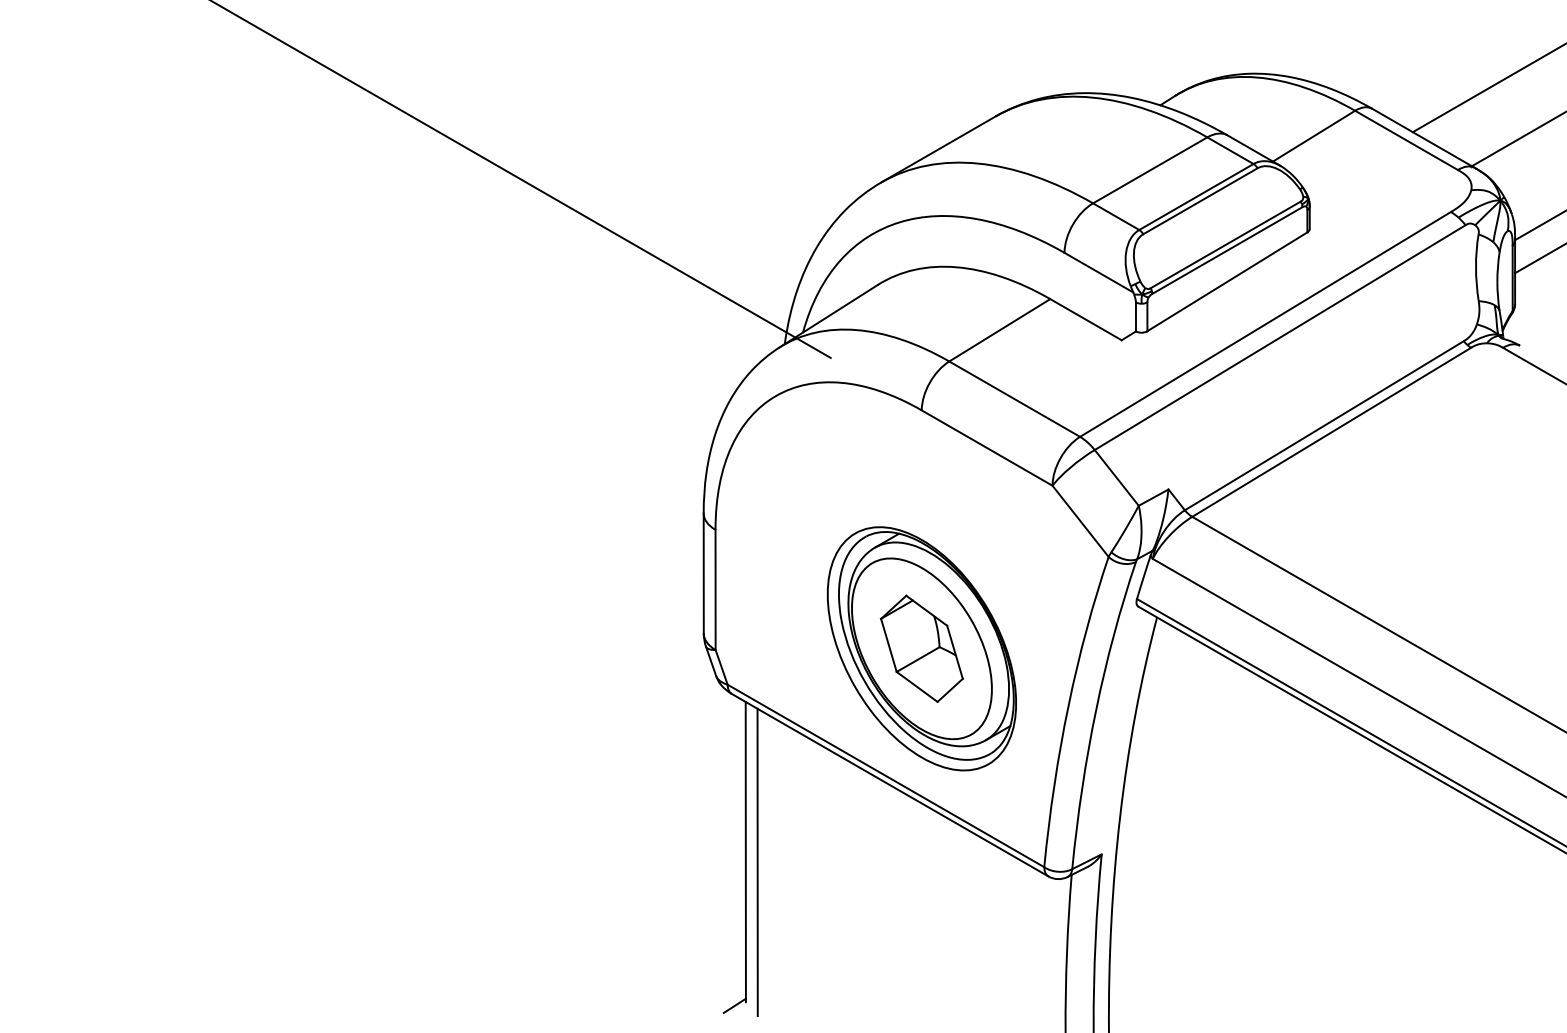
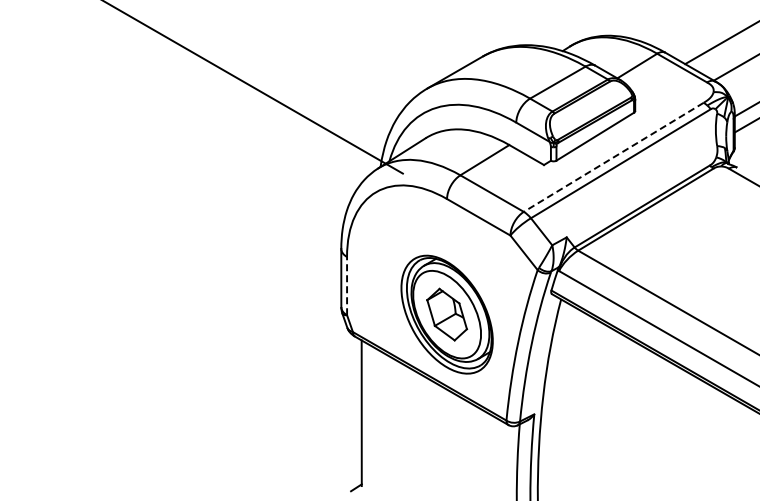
line: (1264, 324) -> (613, 157), solid -> dashed
line: (716, 588) -> (347, 285), solid -> dashed
line: (757, 860) -> (367, 417), removed

